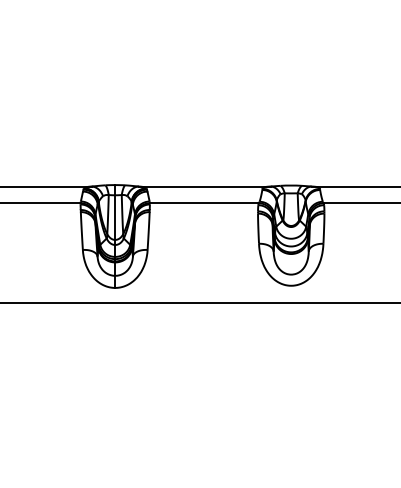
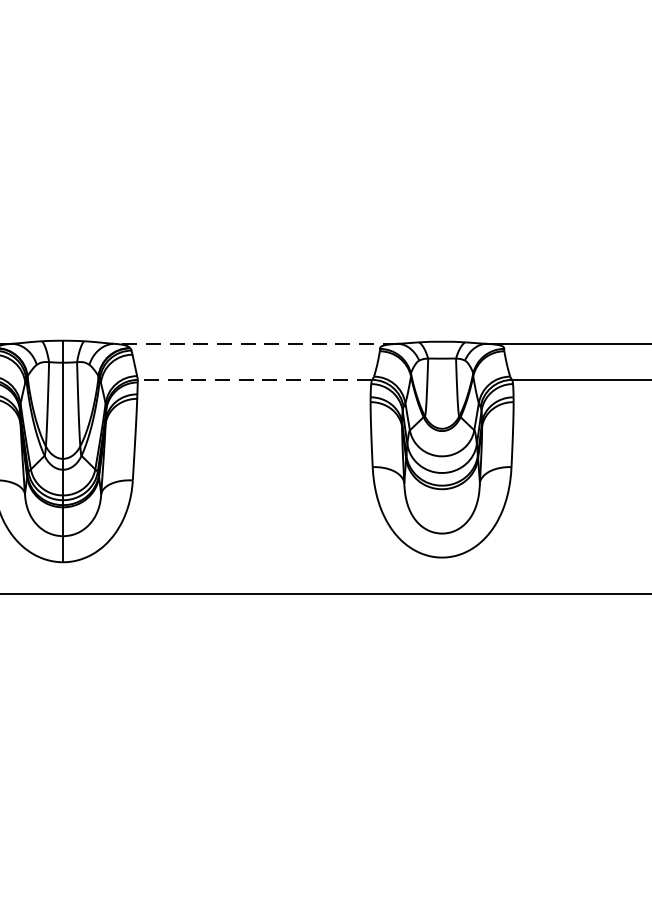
line: (204, 186) -> (255, 343), solid -> dashed
line: (203, 203) -> (253, 380), solid -> dashed

